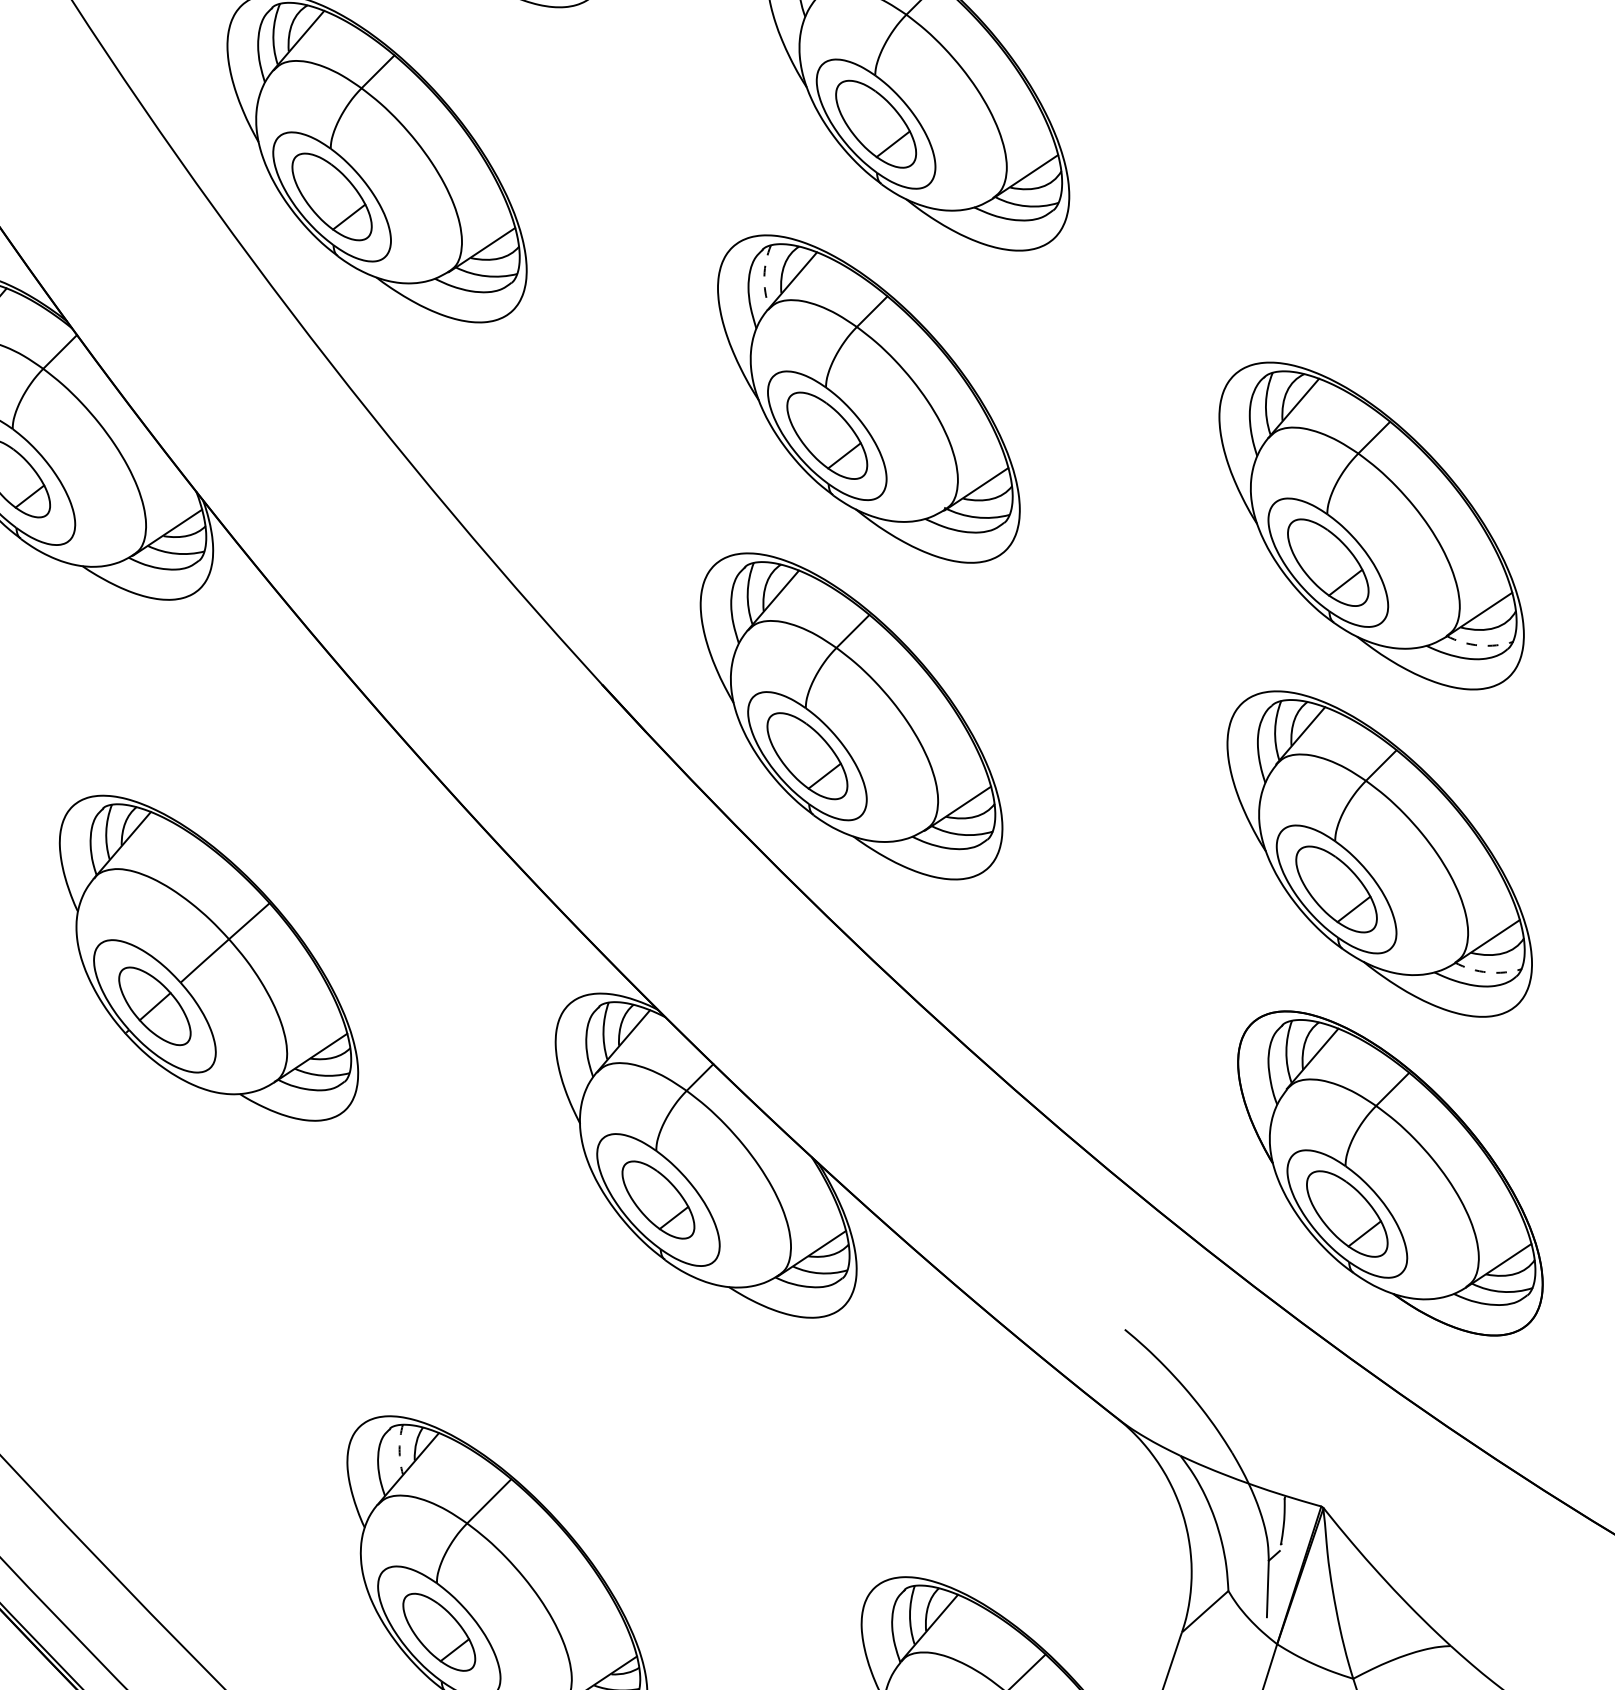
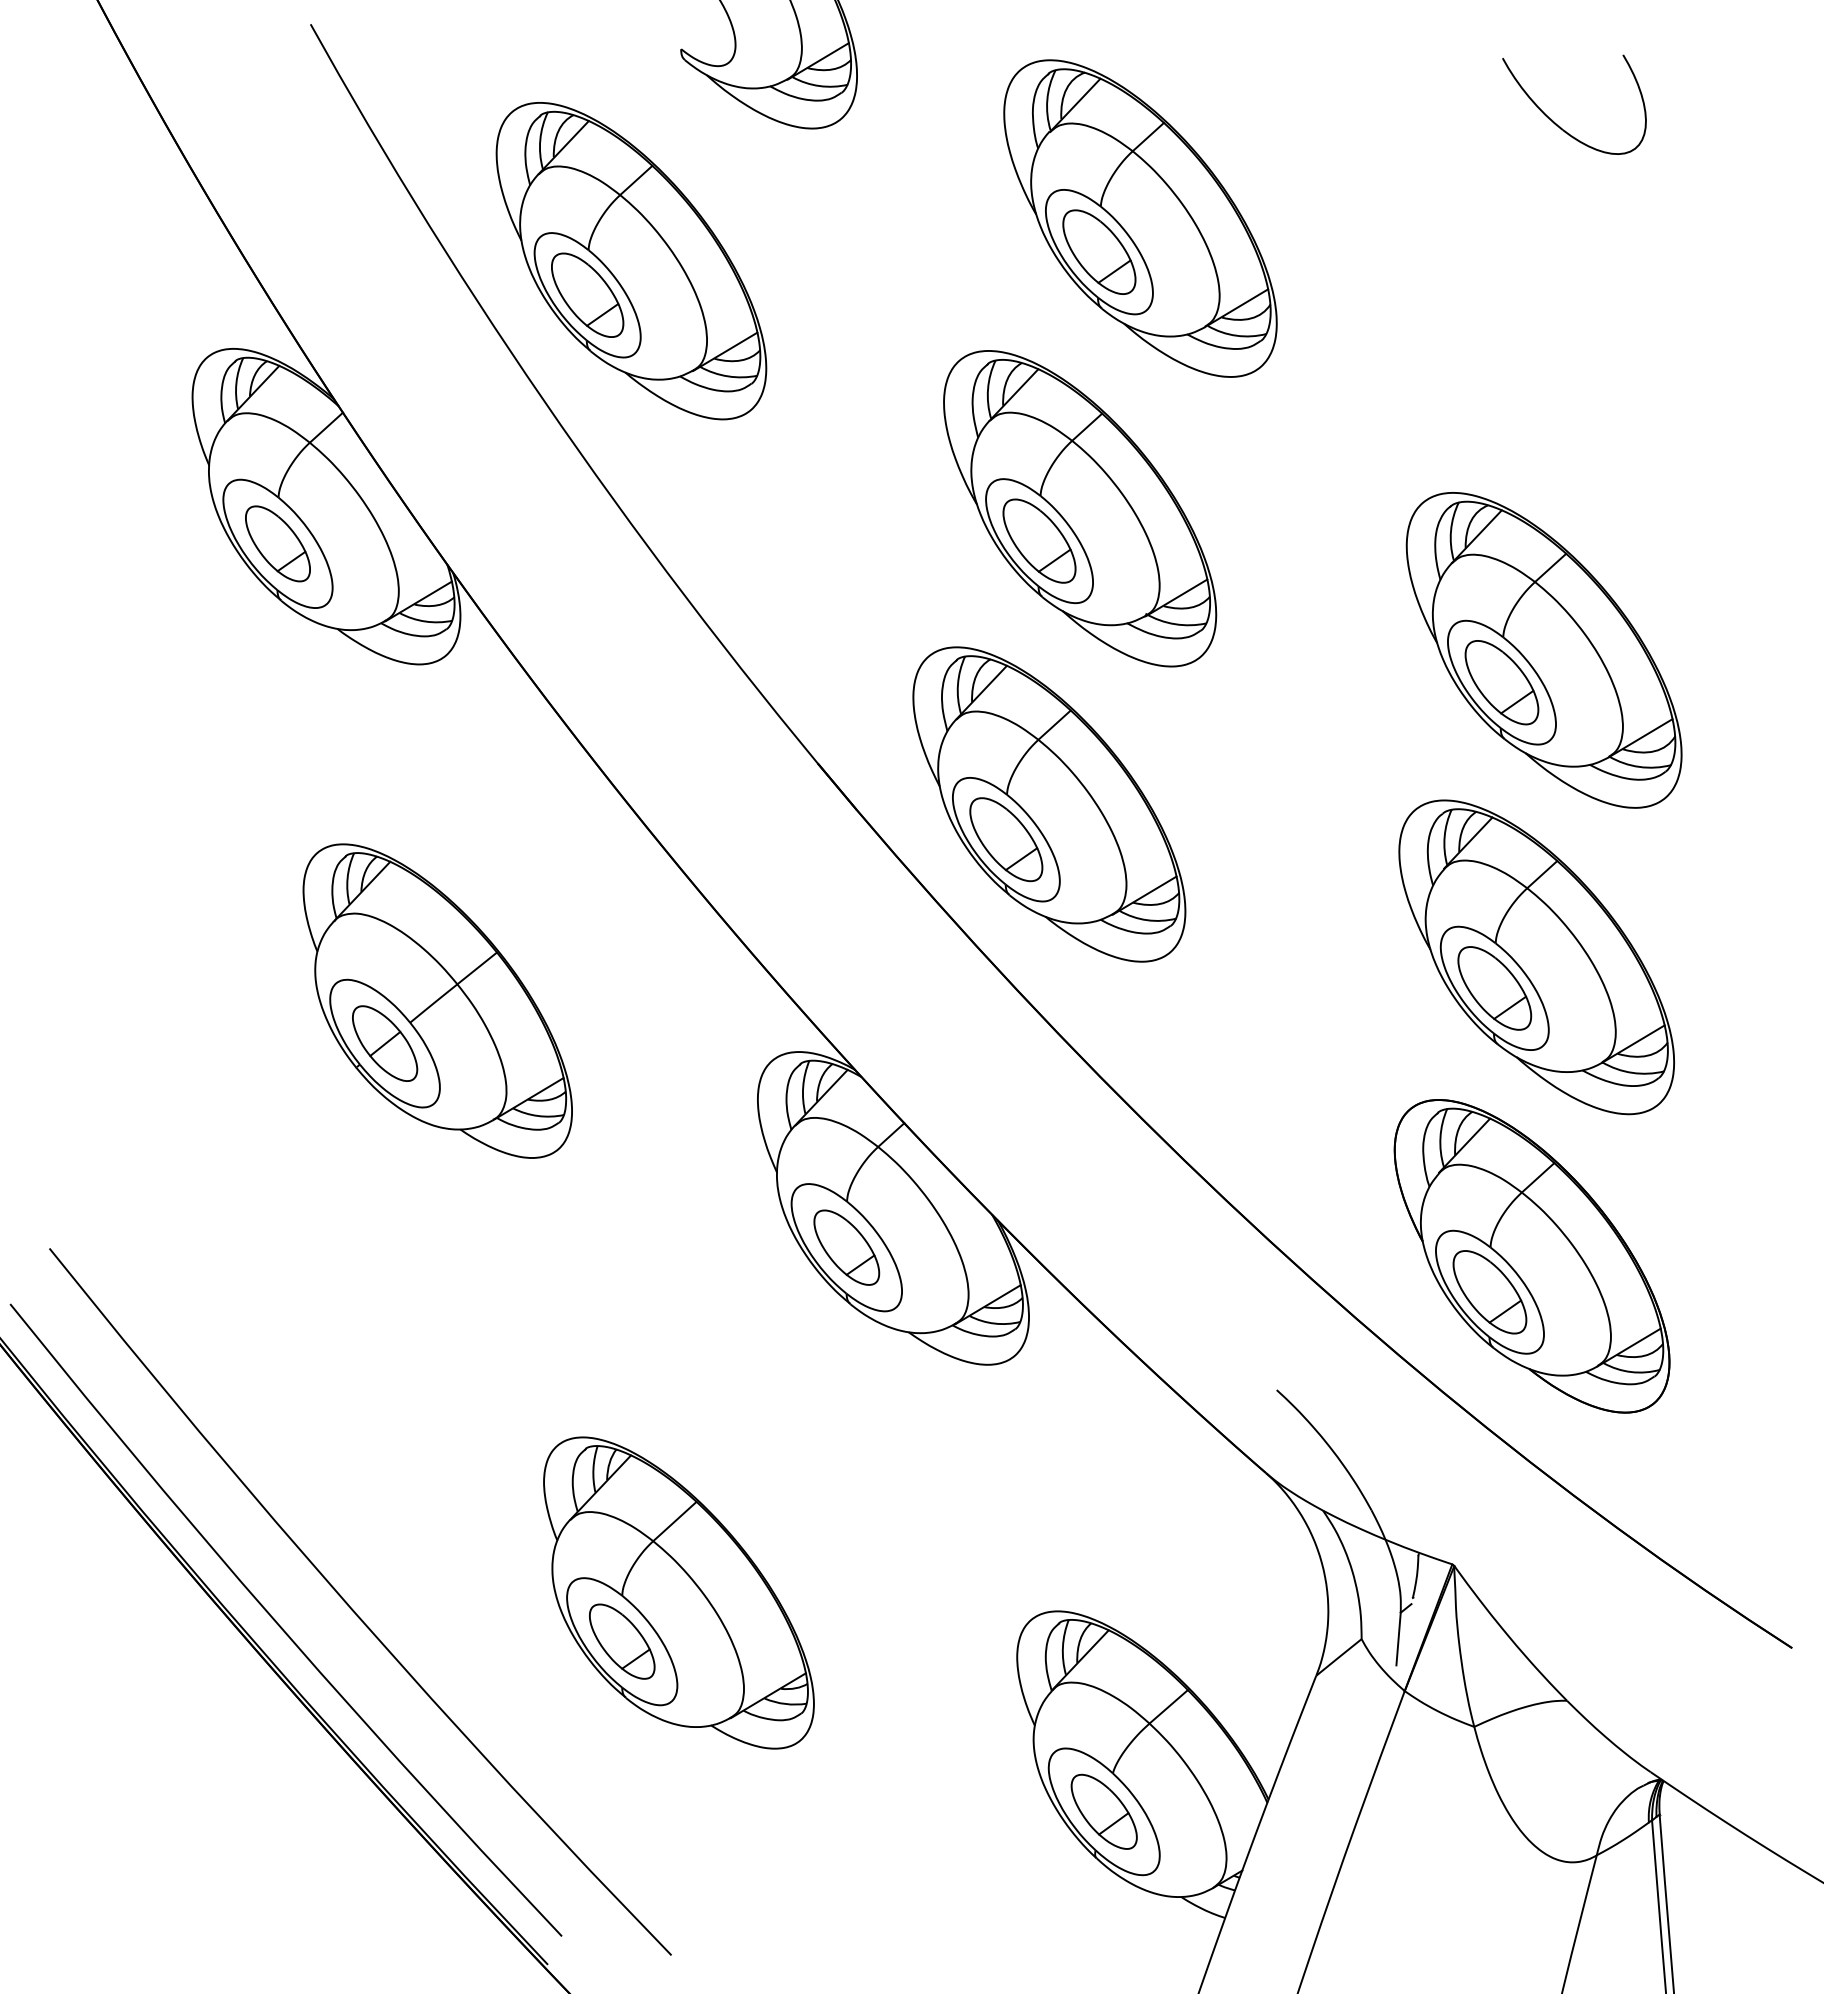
arc: (764, 276) -> (988, 389), dashed -> solid
arc: (1479, 645) -> (1639, 766), dashed -> solid
arc: (1487, 972) -> (1632, 1072), dashed -> solid
arc: (399, 1448) -> (593, 1468), dashed -> solid

